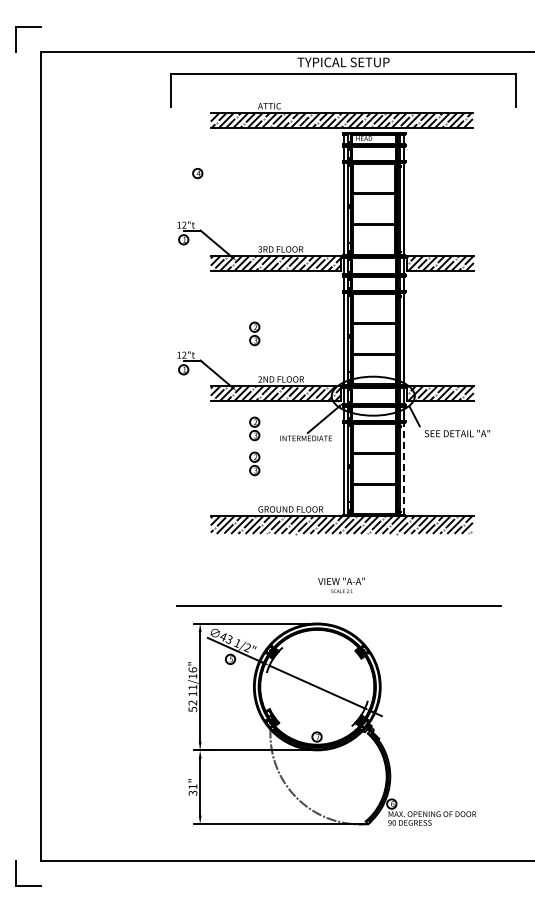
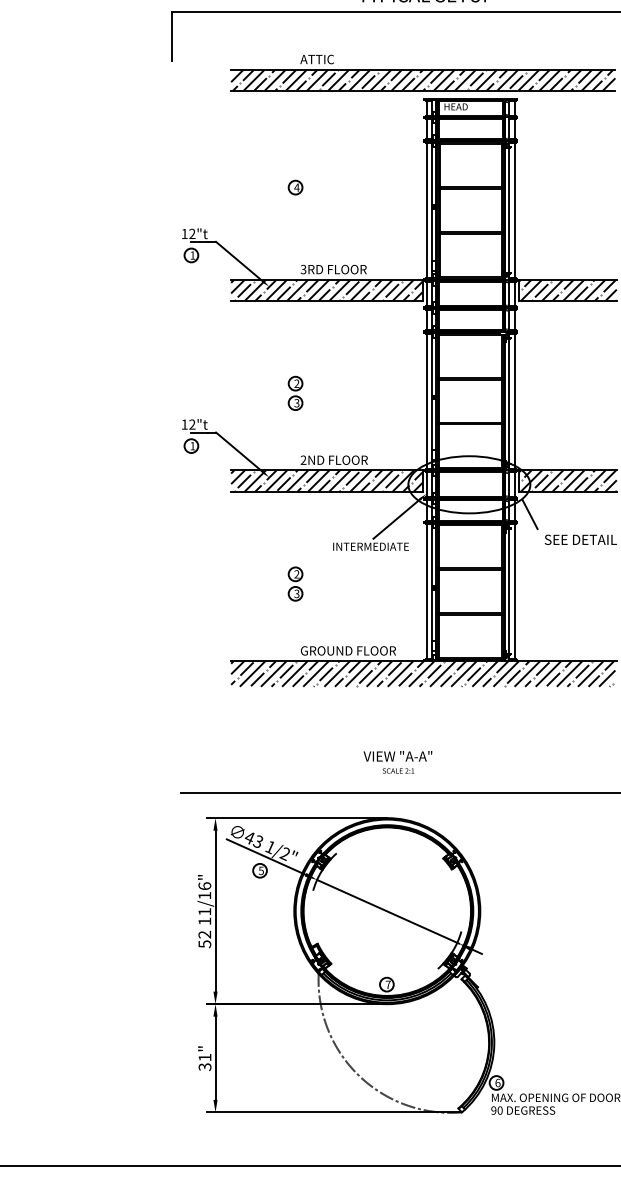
part: (197, 173) -> (295, 187), moved
part: (254, 428) -> (295, 532), removed
line: (404, 468) -> (515, 590), dashed -> solid
text: (341, 585) -> (397, 762), moved

